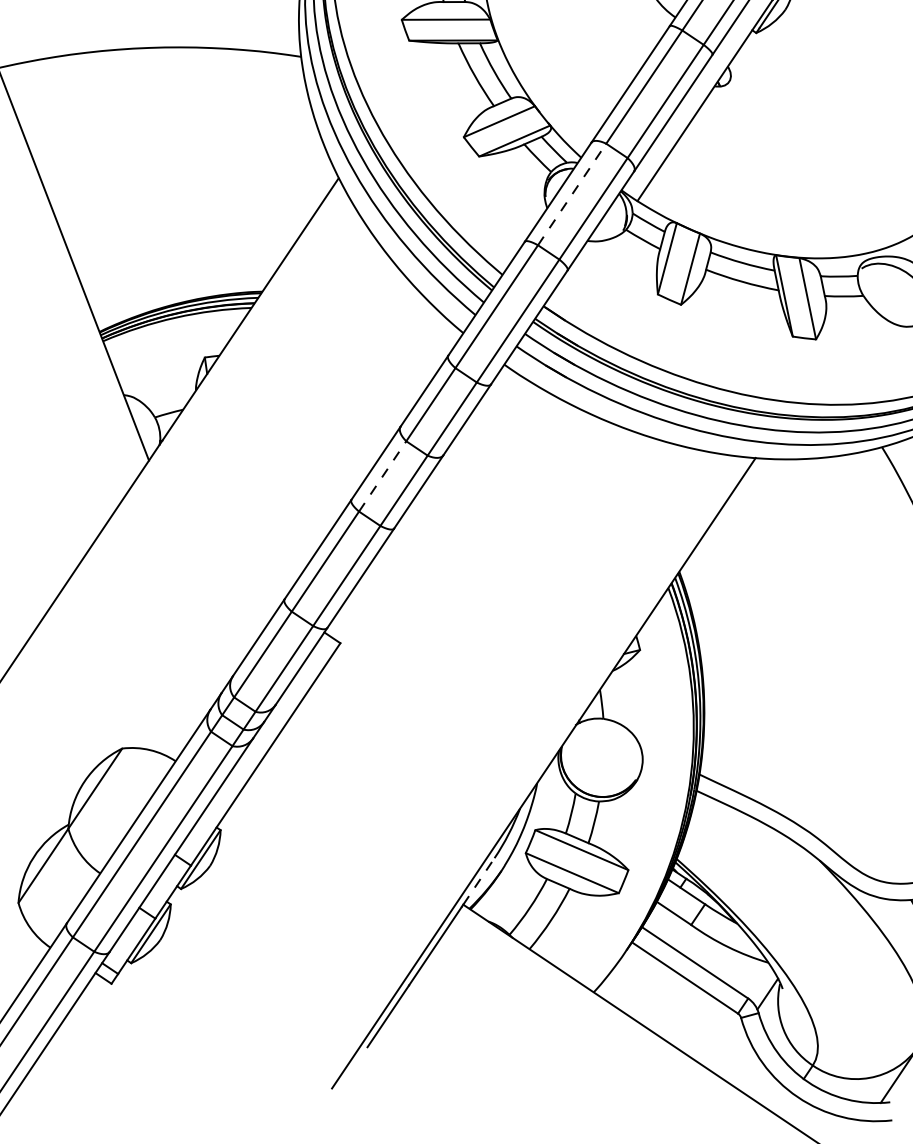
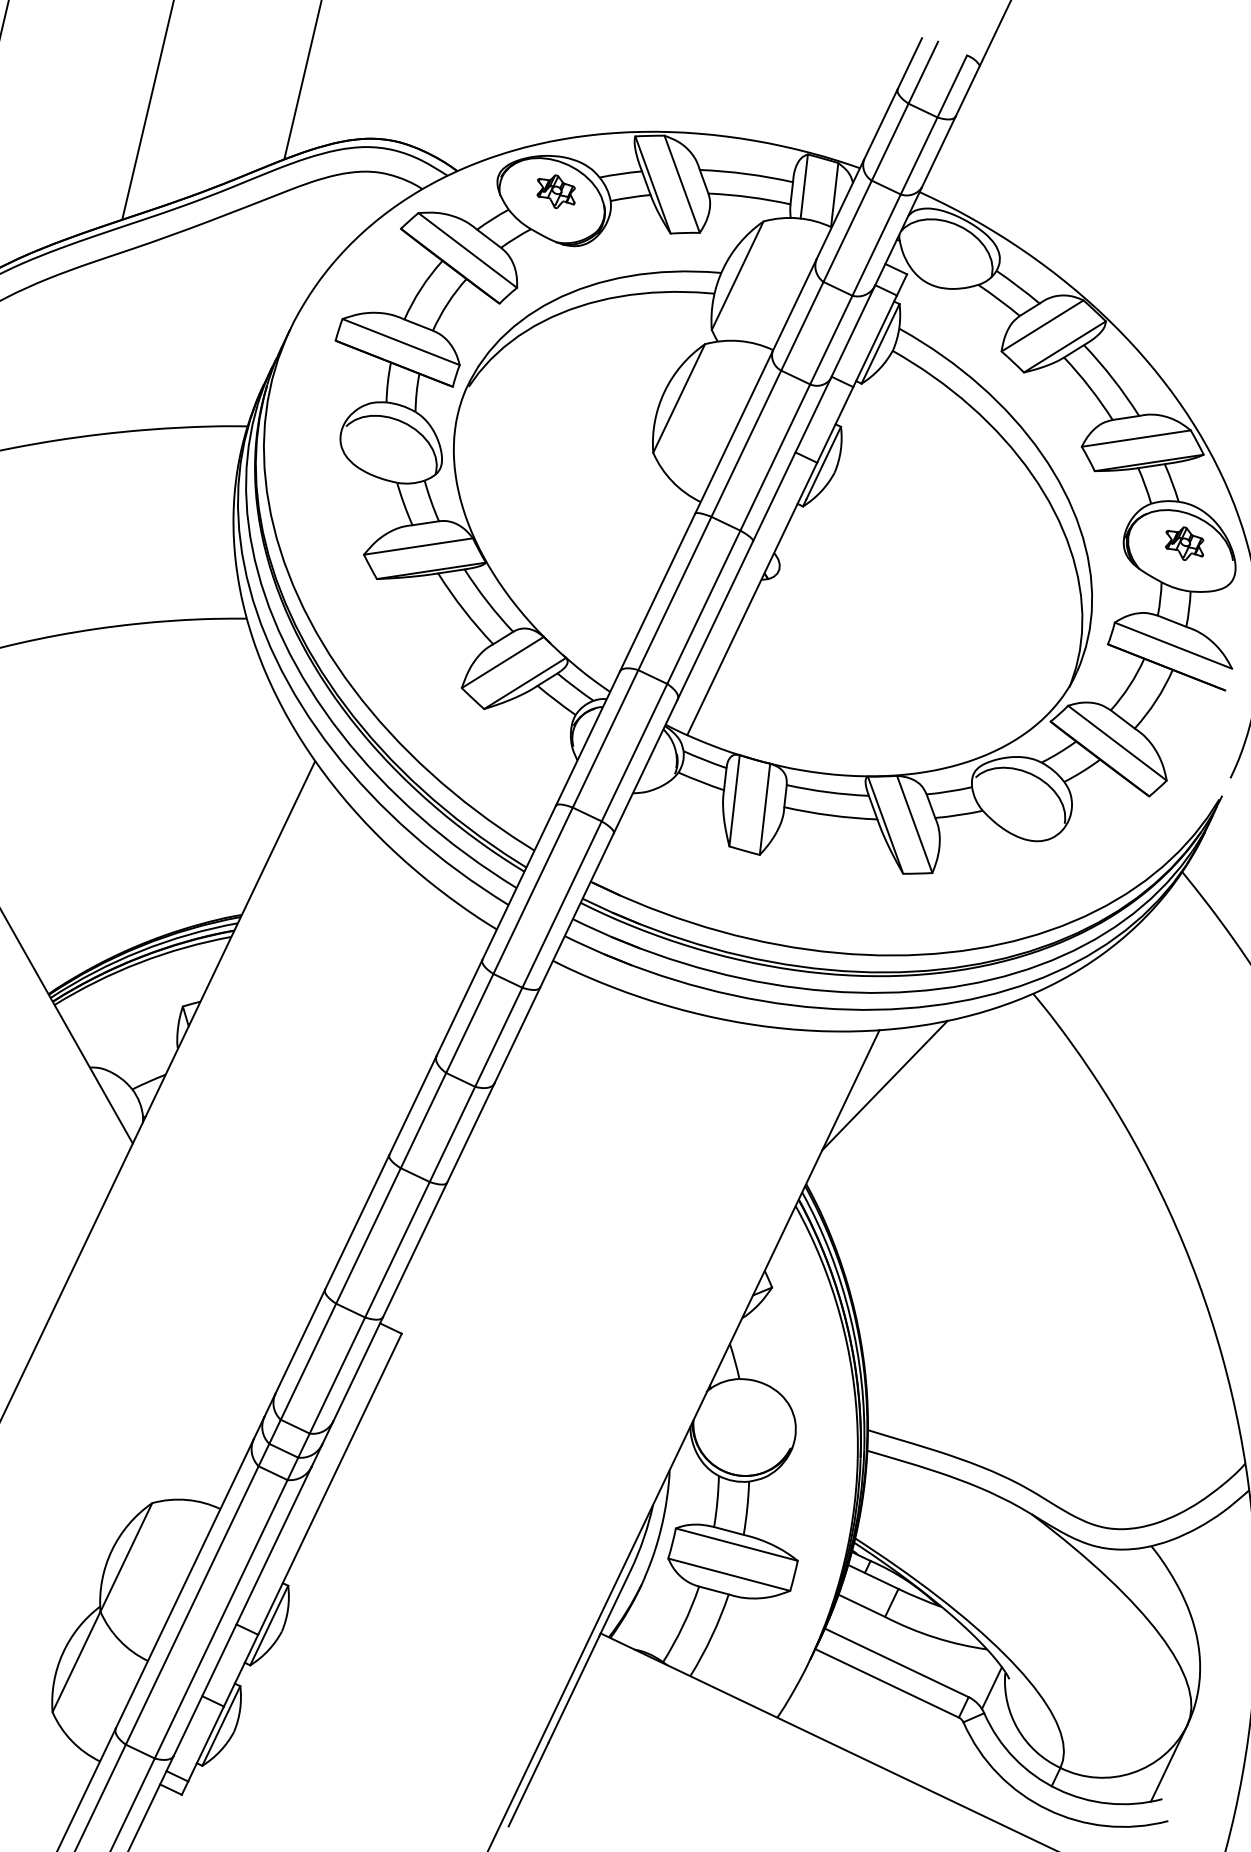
line: (572, 194) -> (605, 738), dashed -> solid
line: (382, 476) -> (423, 1120), dashed -> solid
line: (753, 502) -> (884, 1085), added
line: (478, 881) -> (615, 1601), dashed -> solid

